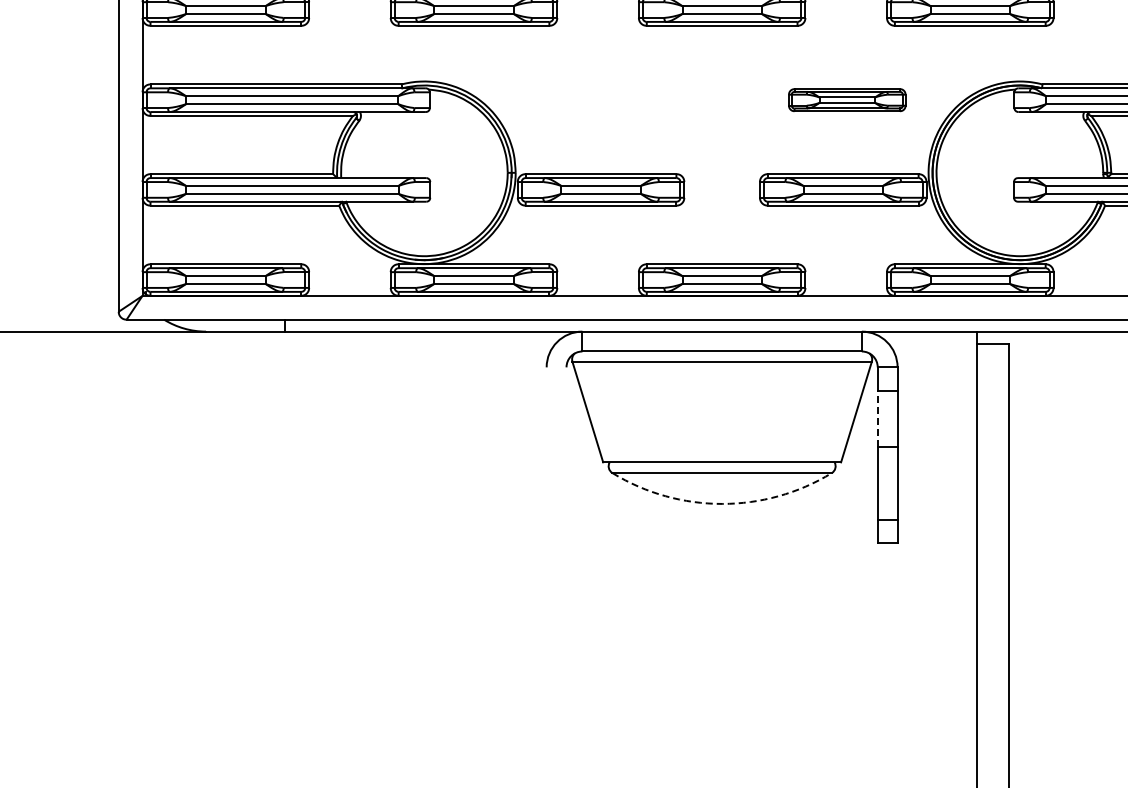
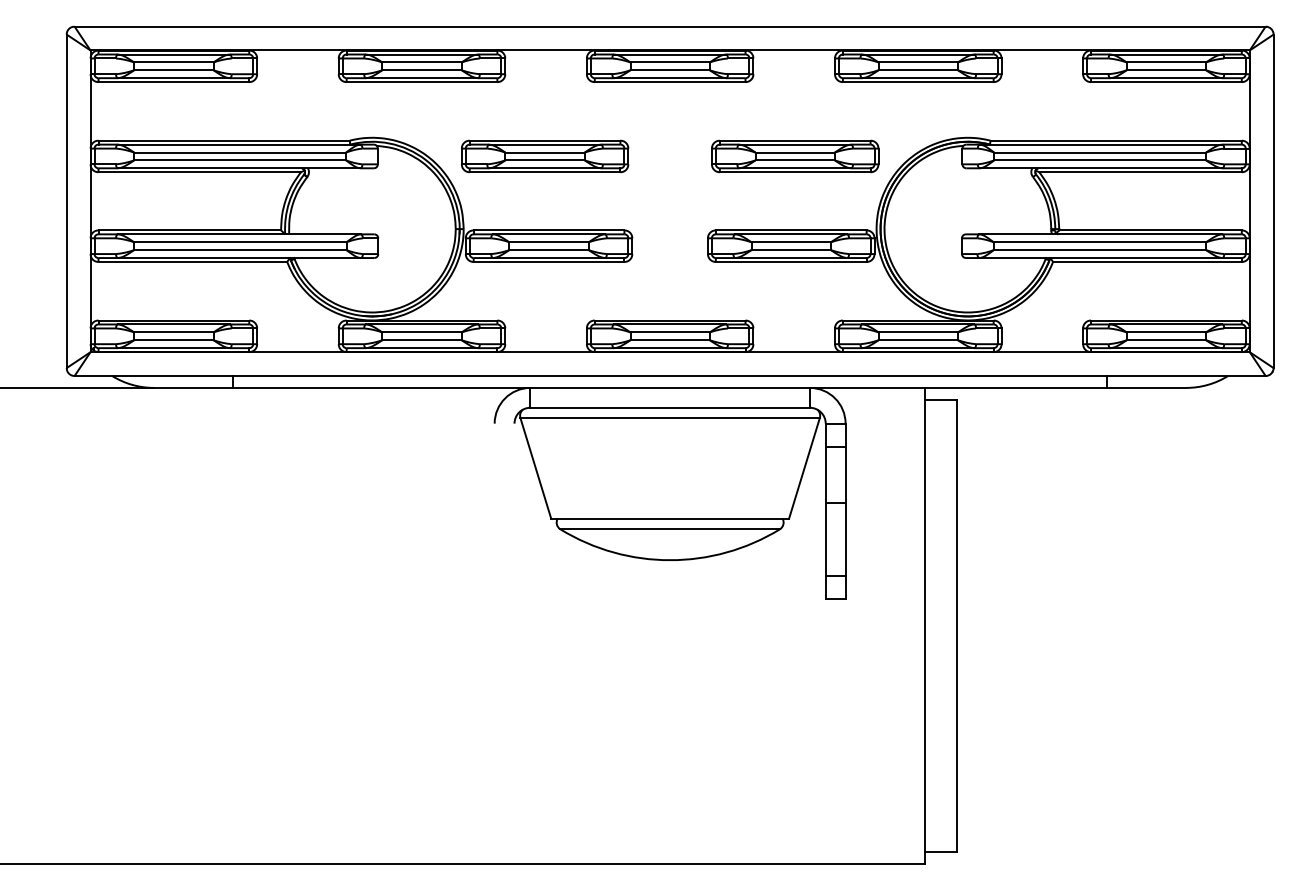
part: (597, 100) -> (545, 156), added
part: (847, 100) -> (795, 156), size x1.43
line: (877, 418) -> (825, 474), dashed -> solid
arc: (722, 504) -> (670, 560), dashed -> solid

